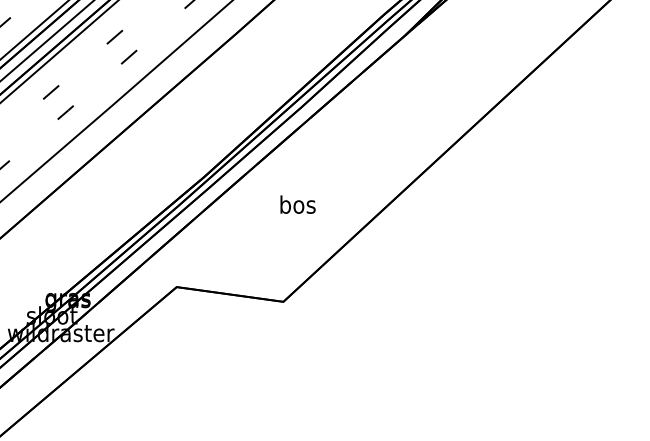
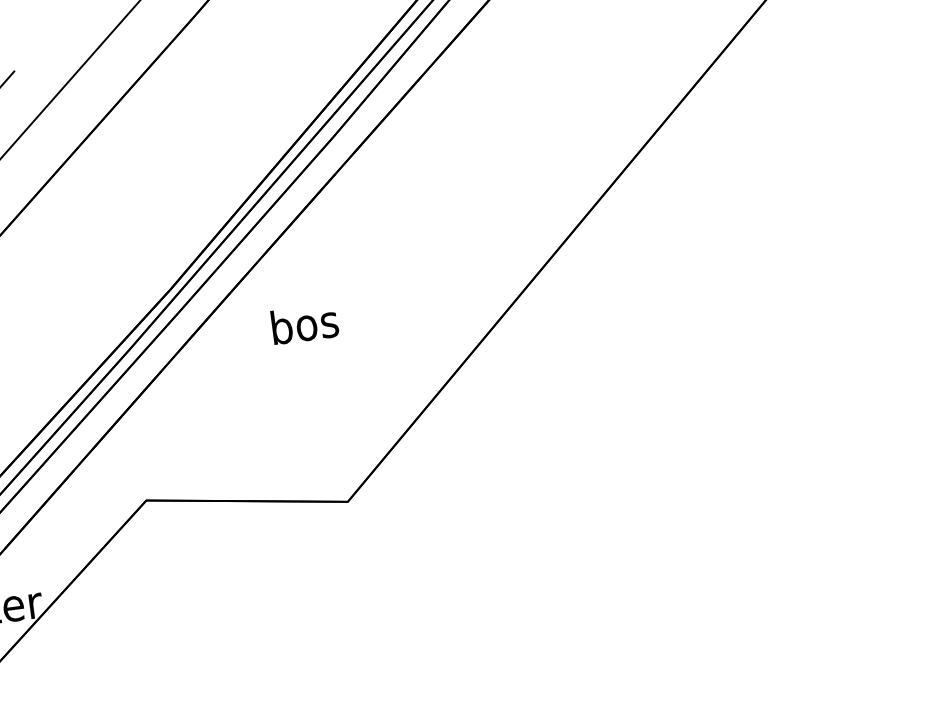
text: (297, 204) -> (303, 323), moved

